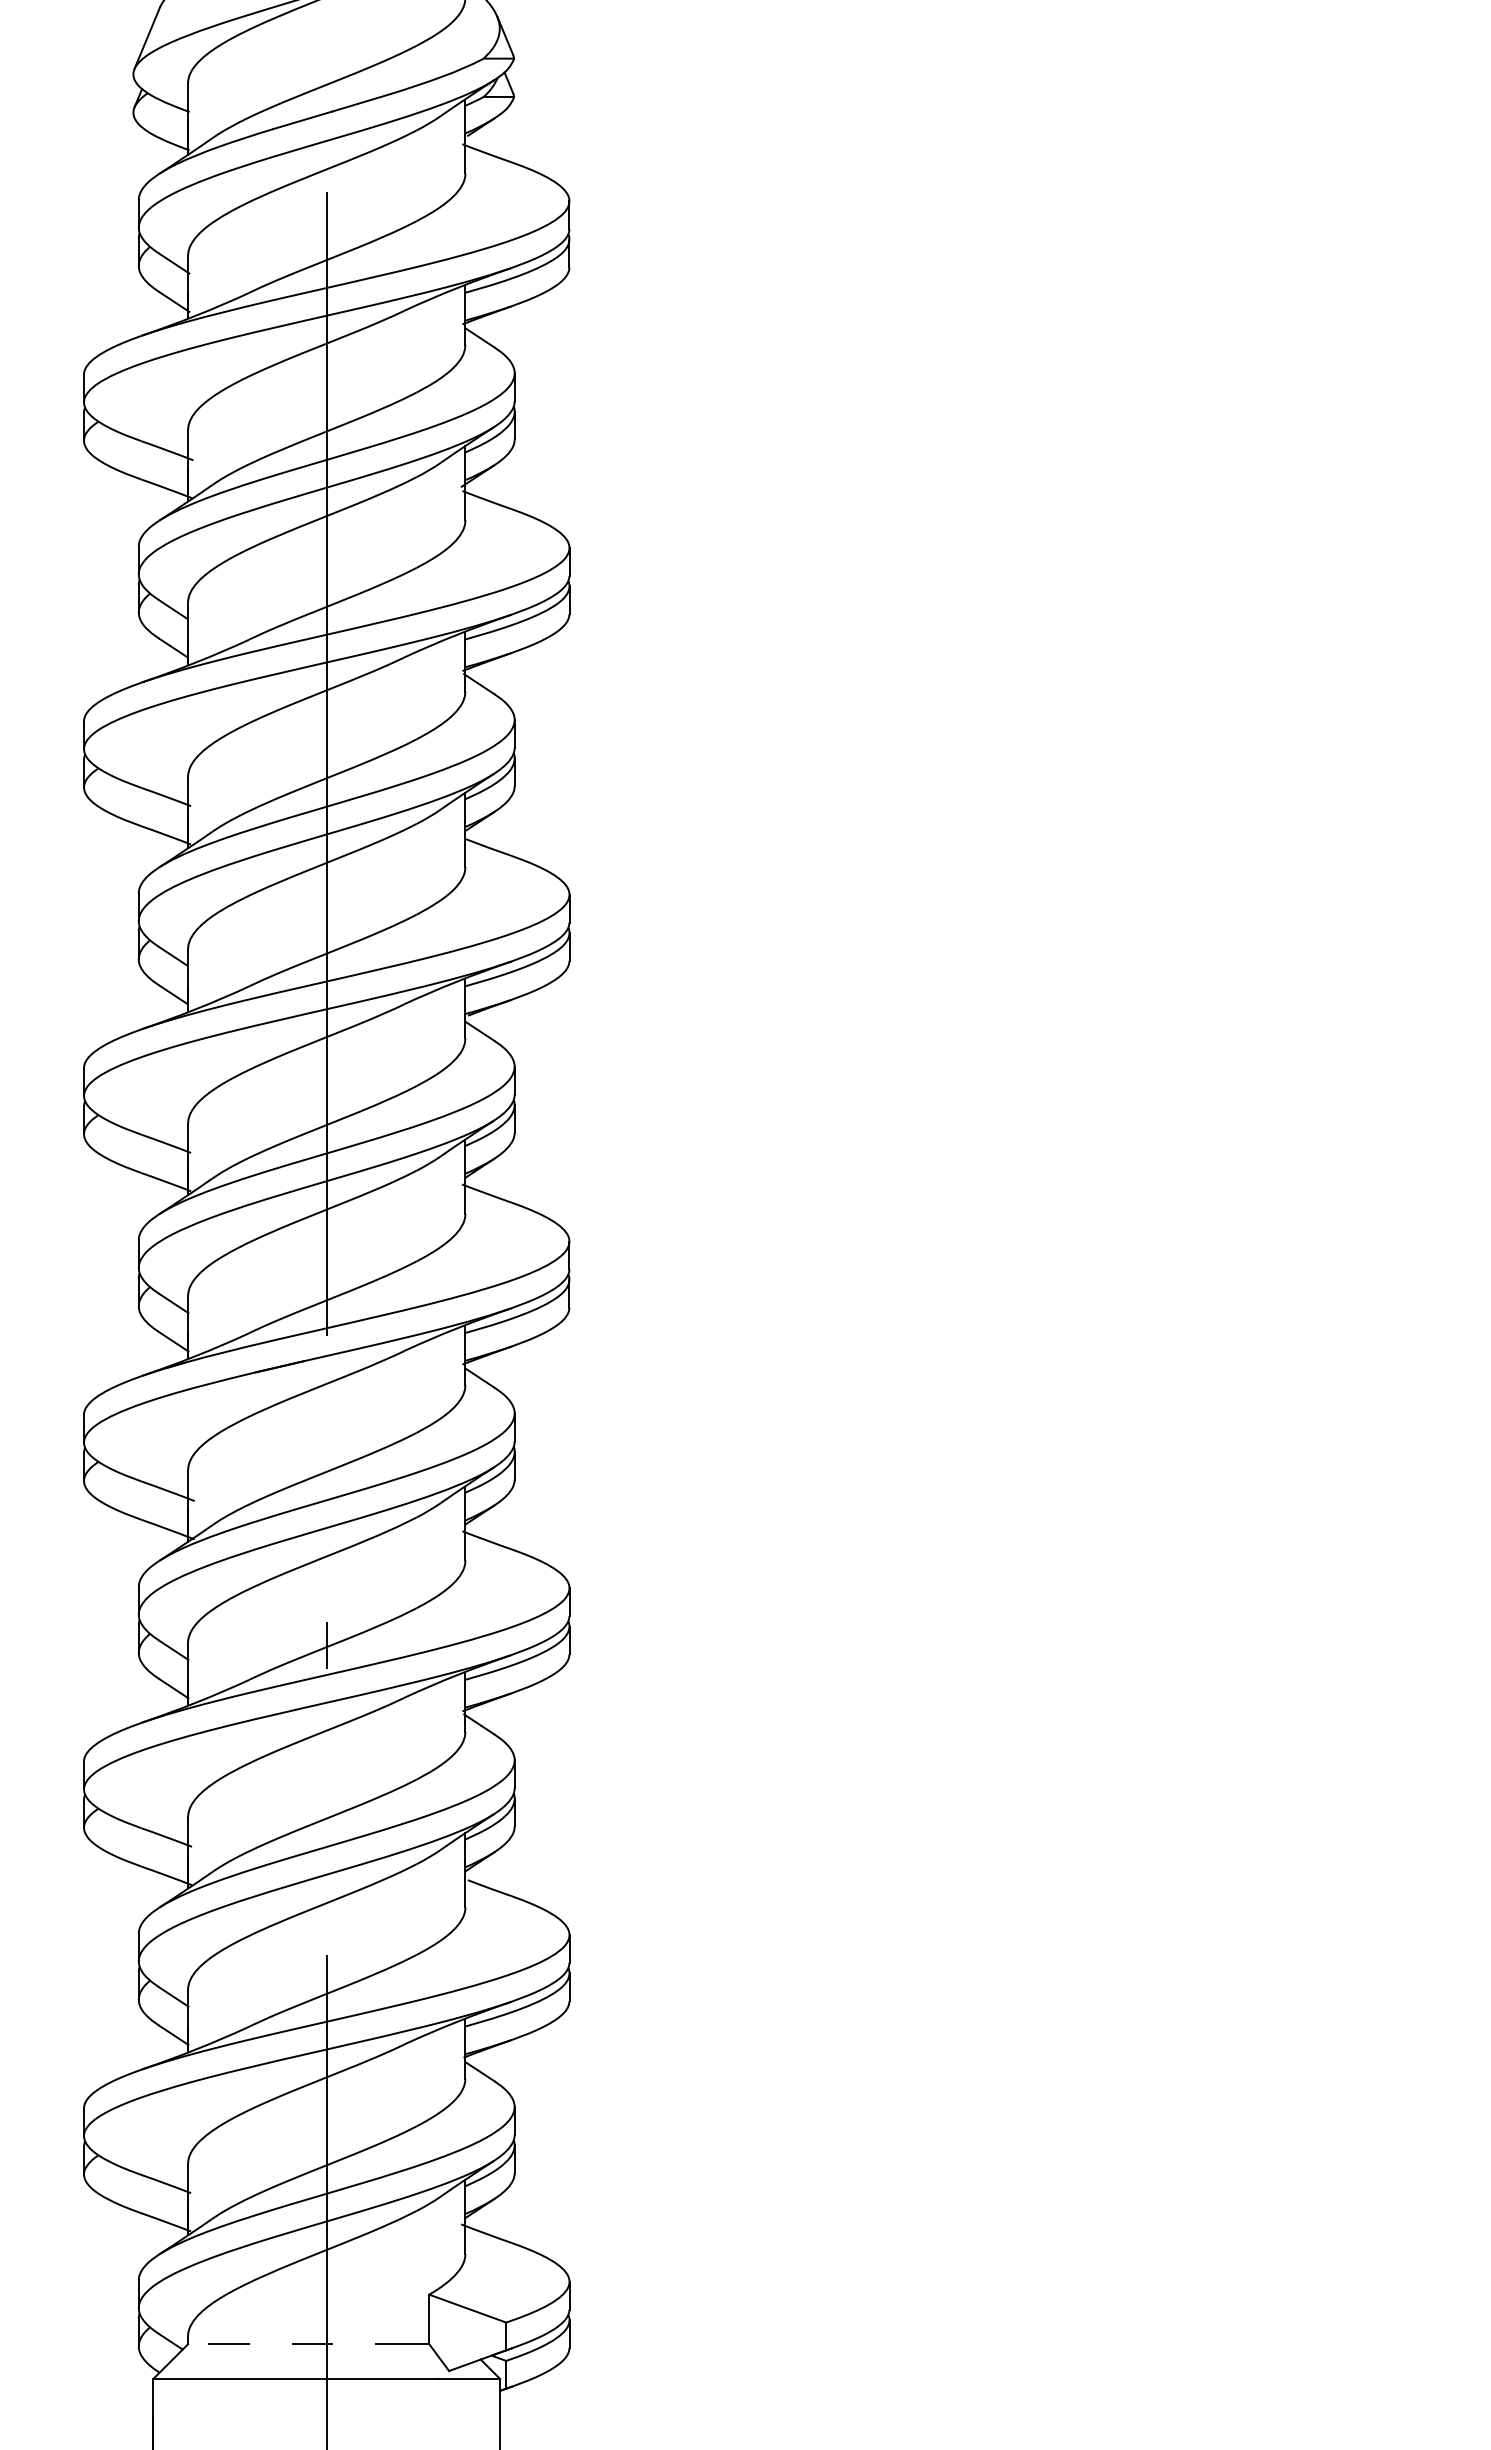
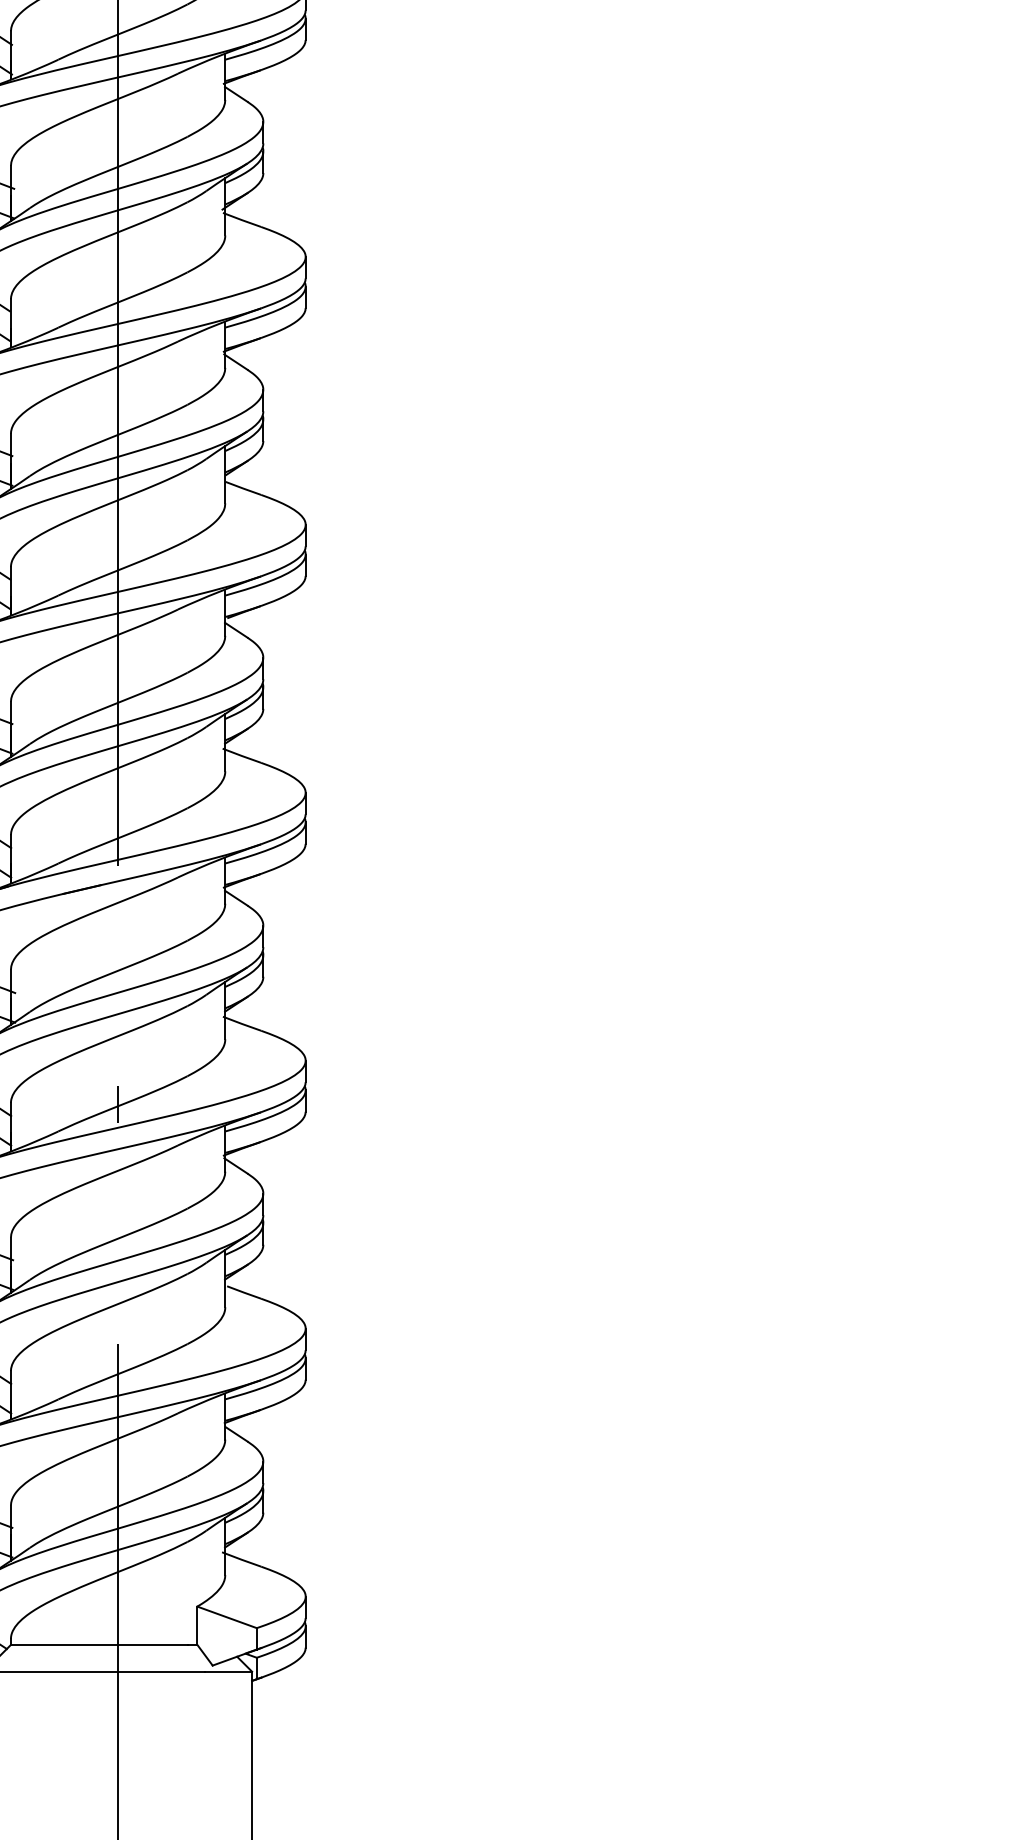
line: (301, 2344) -> (98, 1645), dashed -> solid

